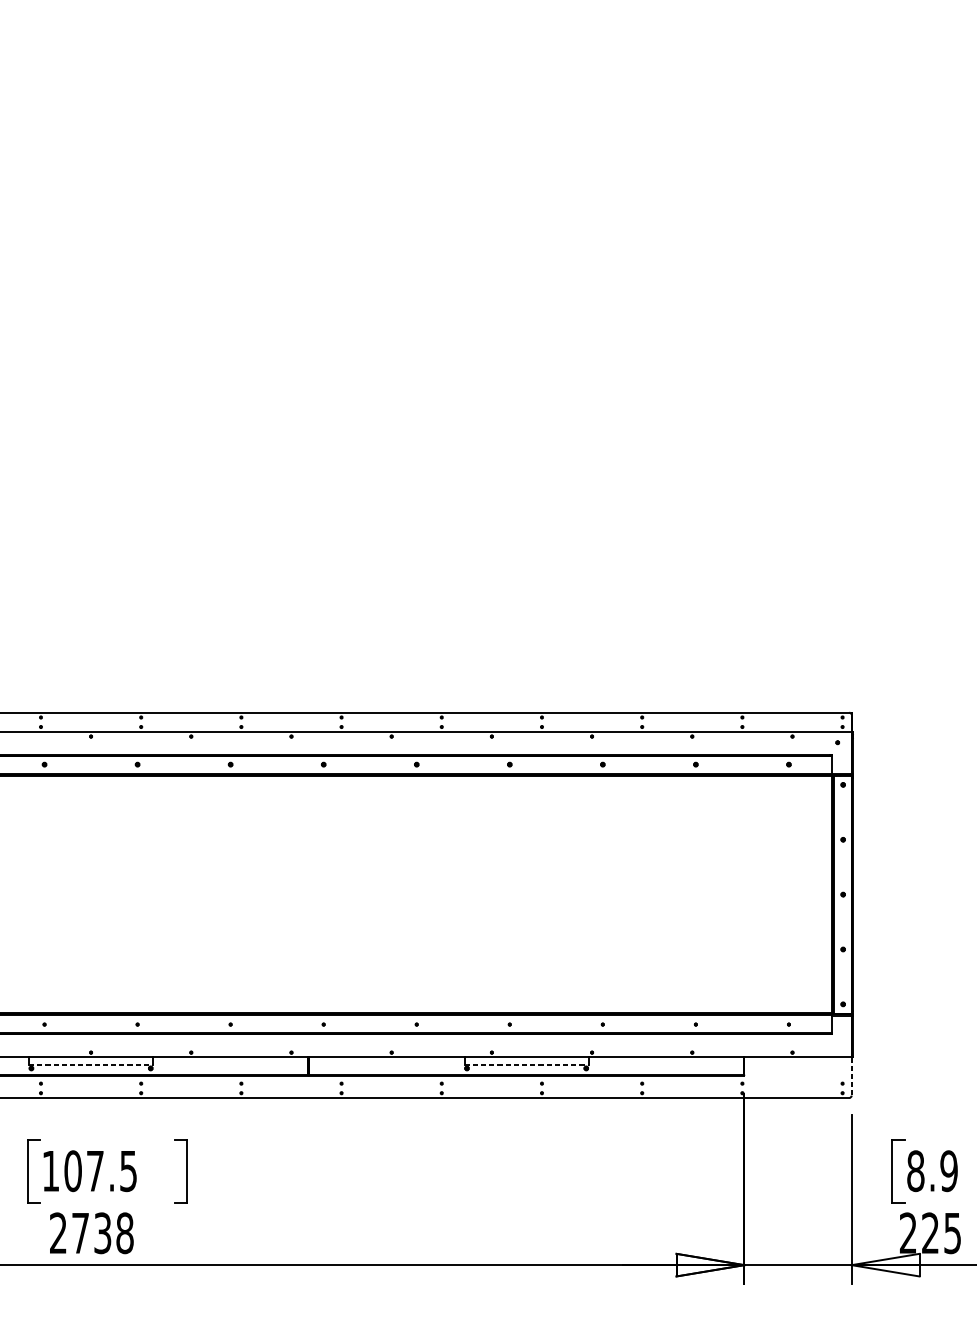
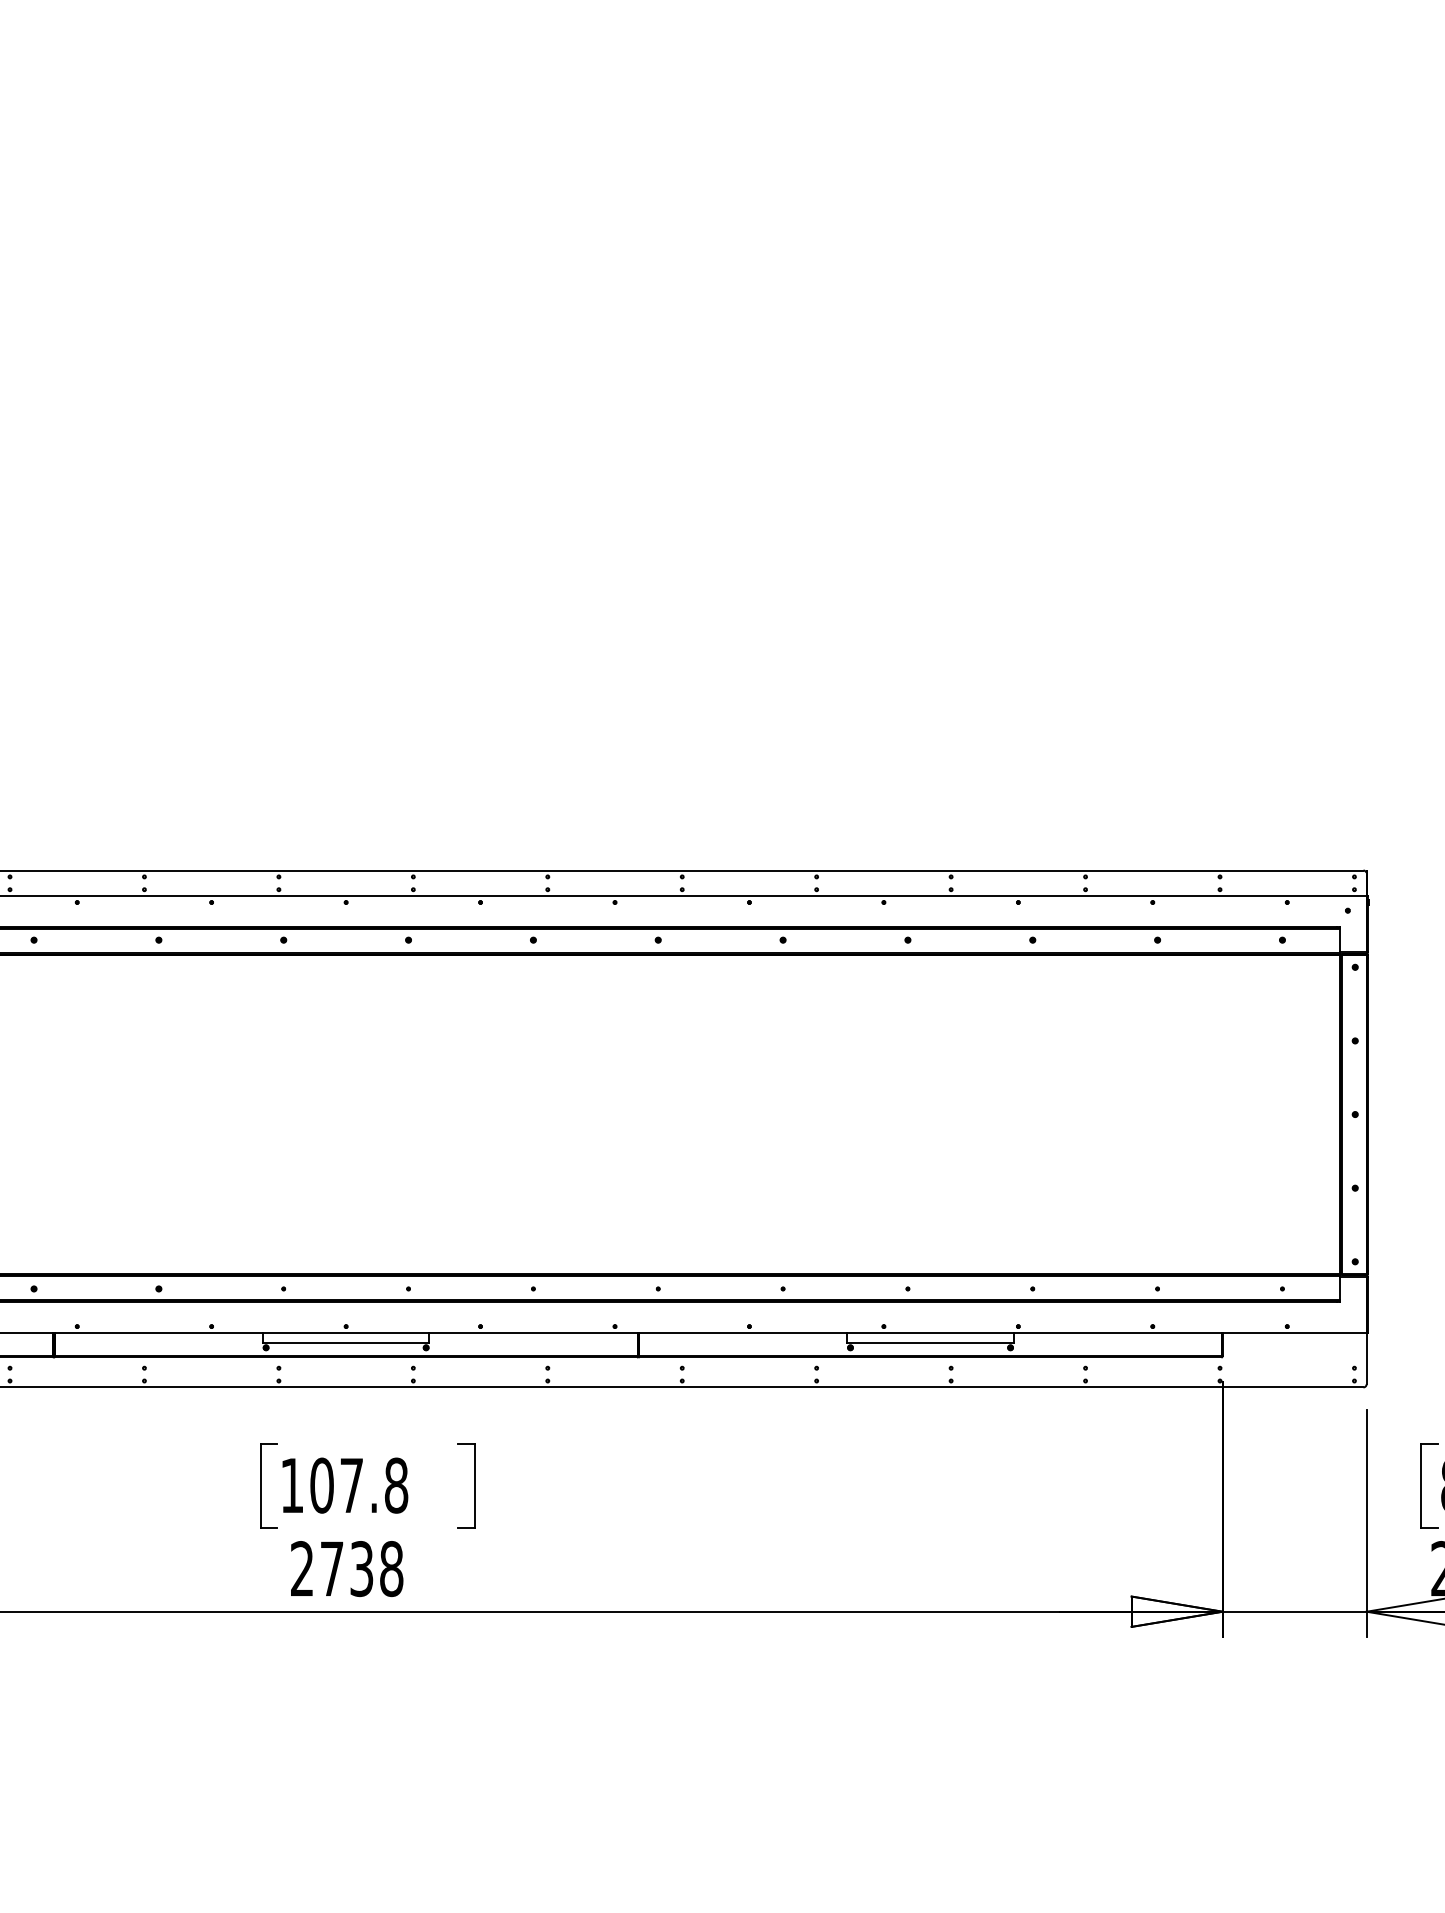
line: (91, 1065) -> (346, 1343), dashed -> solid
line: (527, 1065) -> (931, 1343), dashed -> solid
line: (851, 1076) -> (1366, 1358), dashed -> solid
text: (128, 1171) -> (396, 1485), 107.5 -> 107.8

